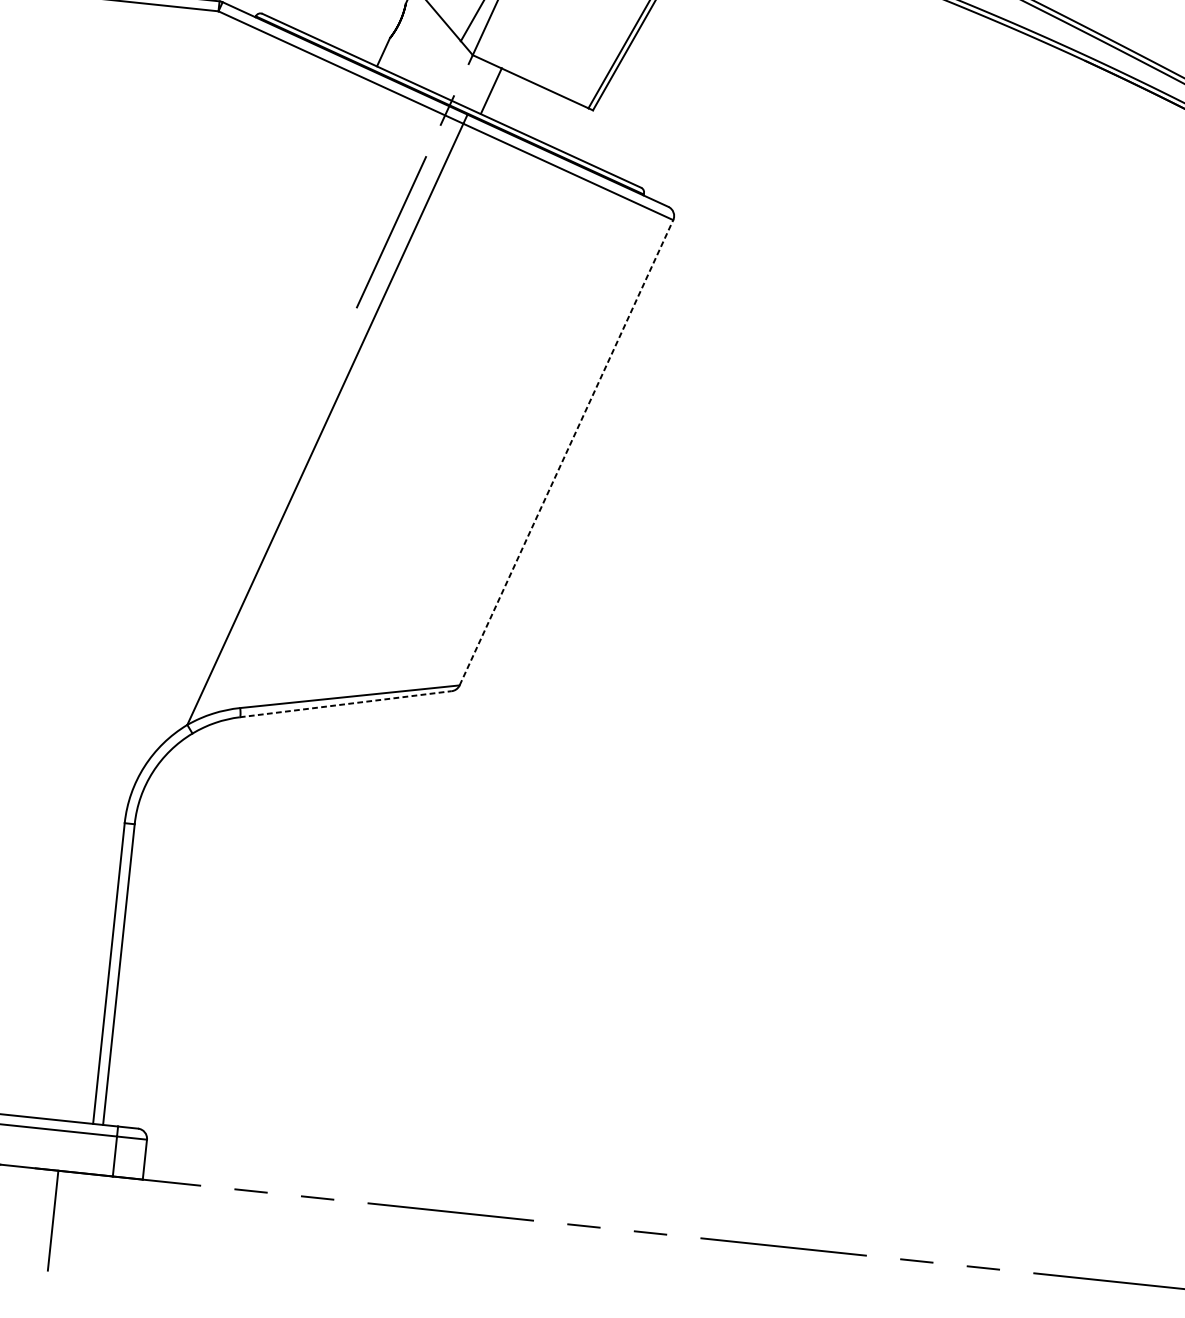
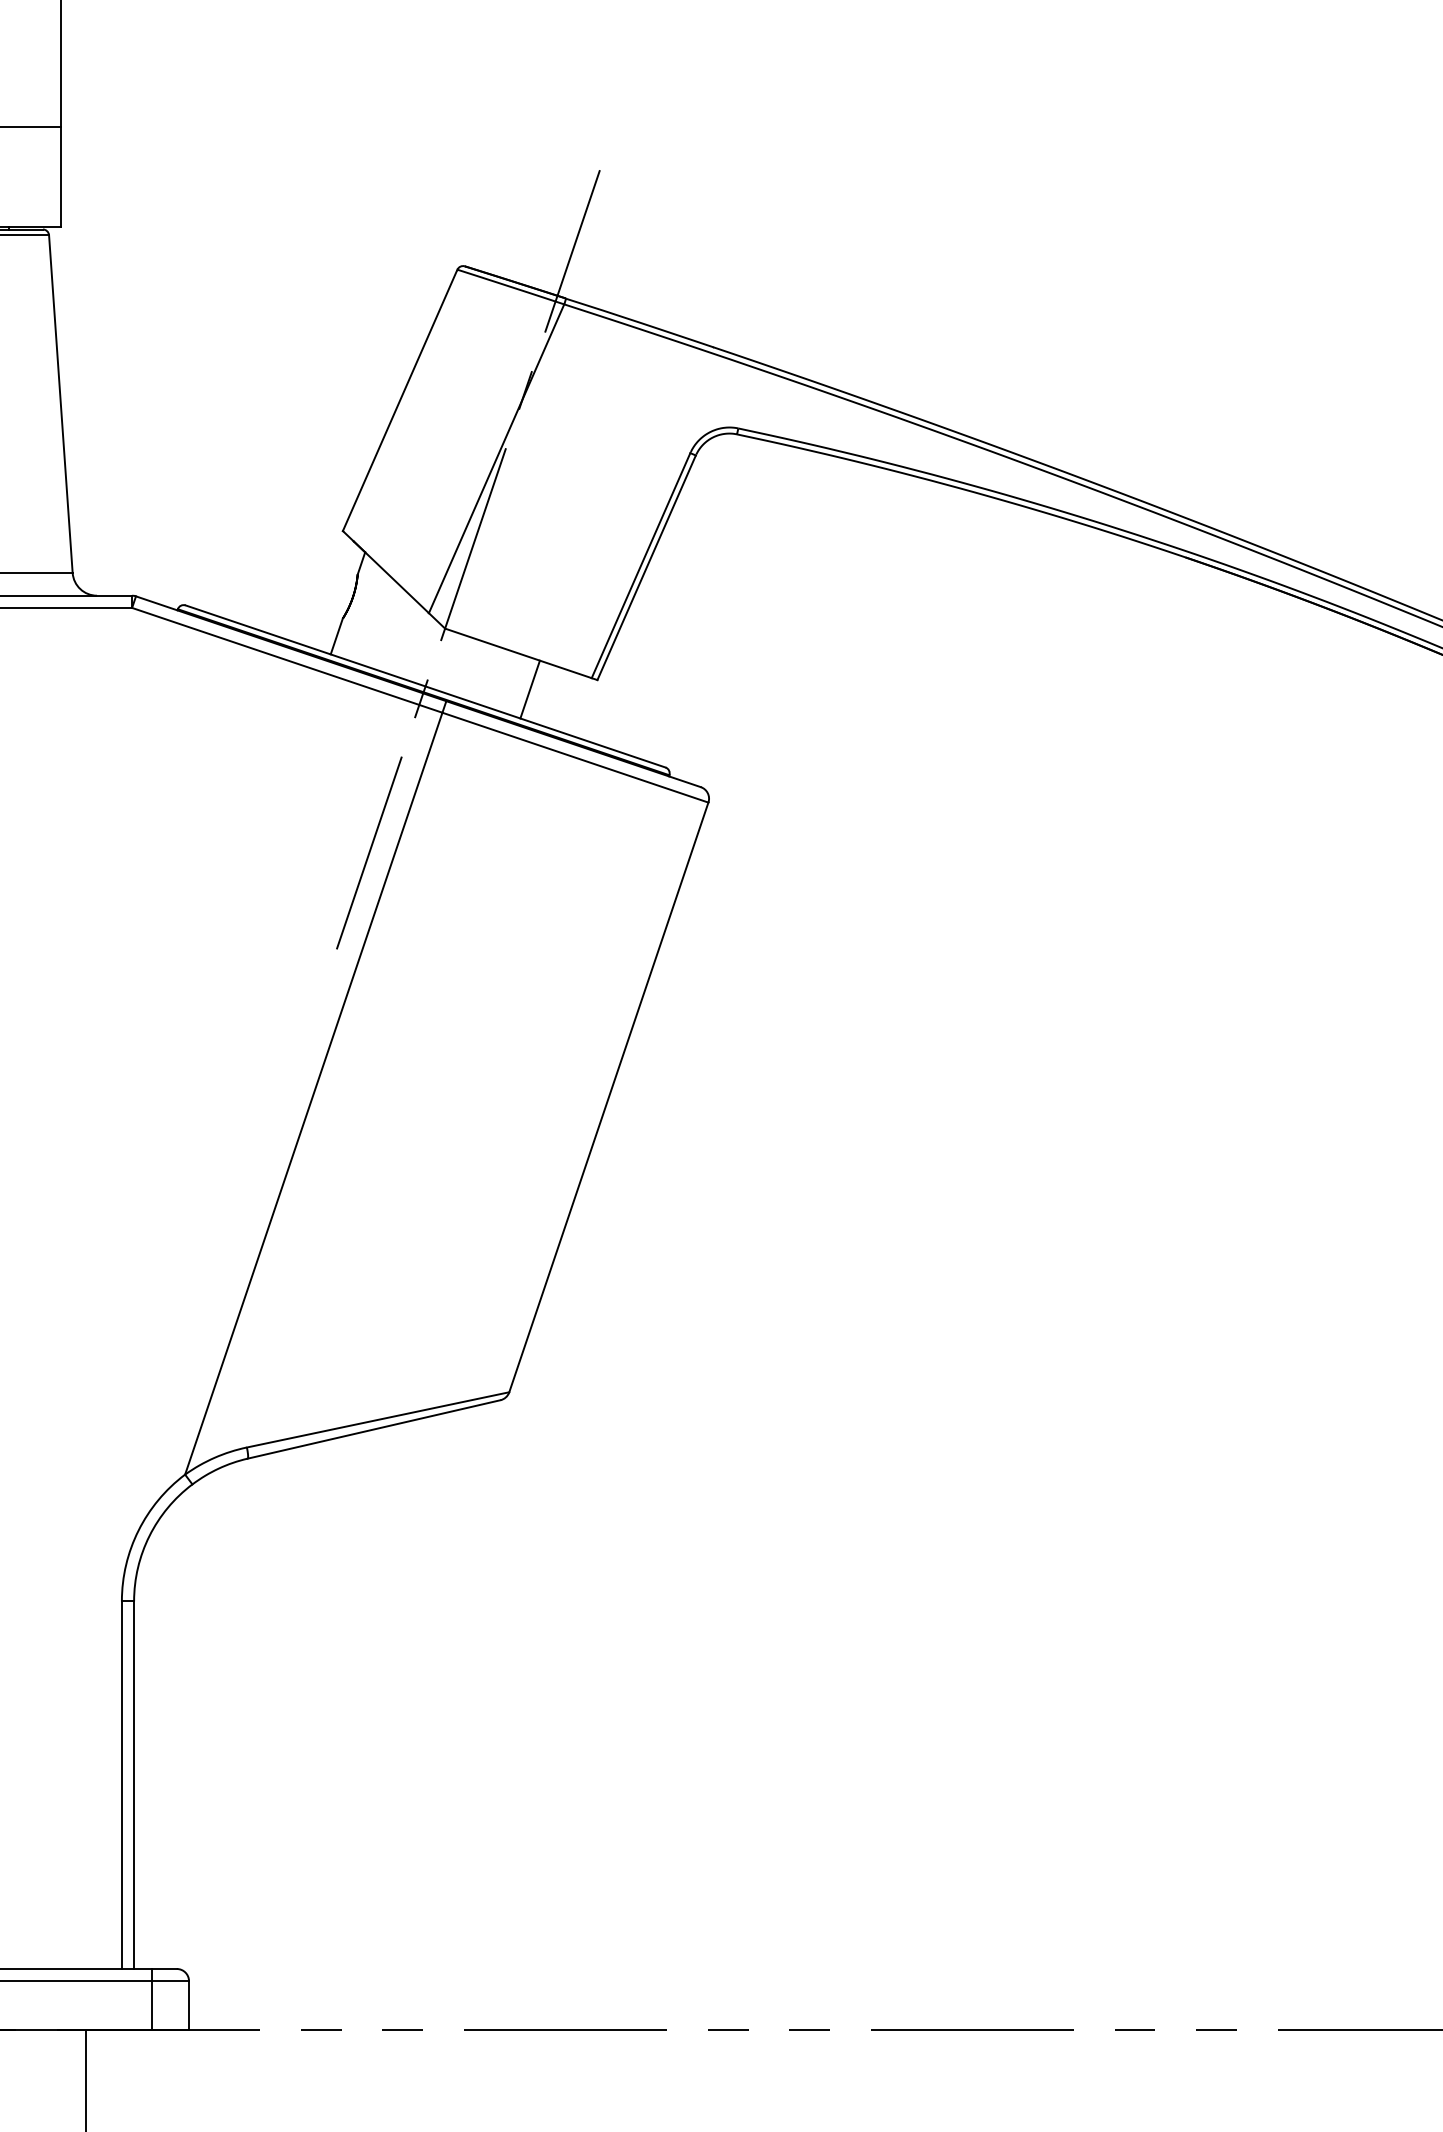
line: (490, 90) -> (529, 689), moved
line: (567, 452) -> (609, 1096), dashed -> solid
line: (346, 704) -> (374, 1429), dashed -> solid

